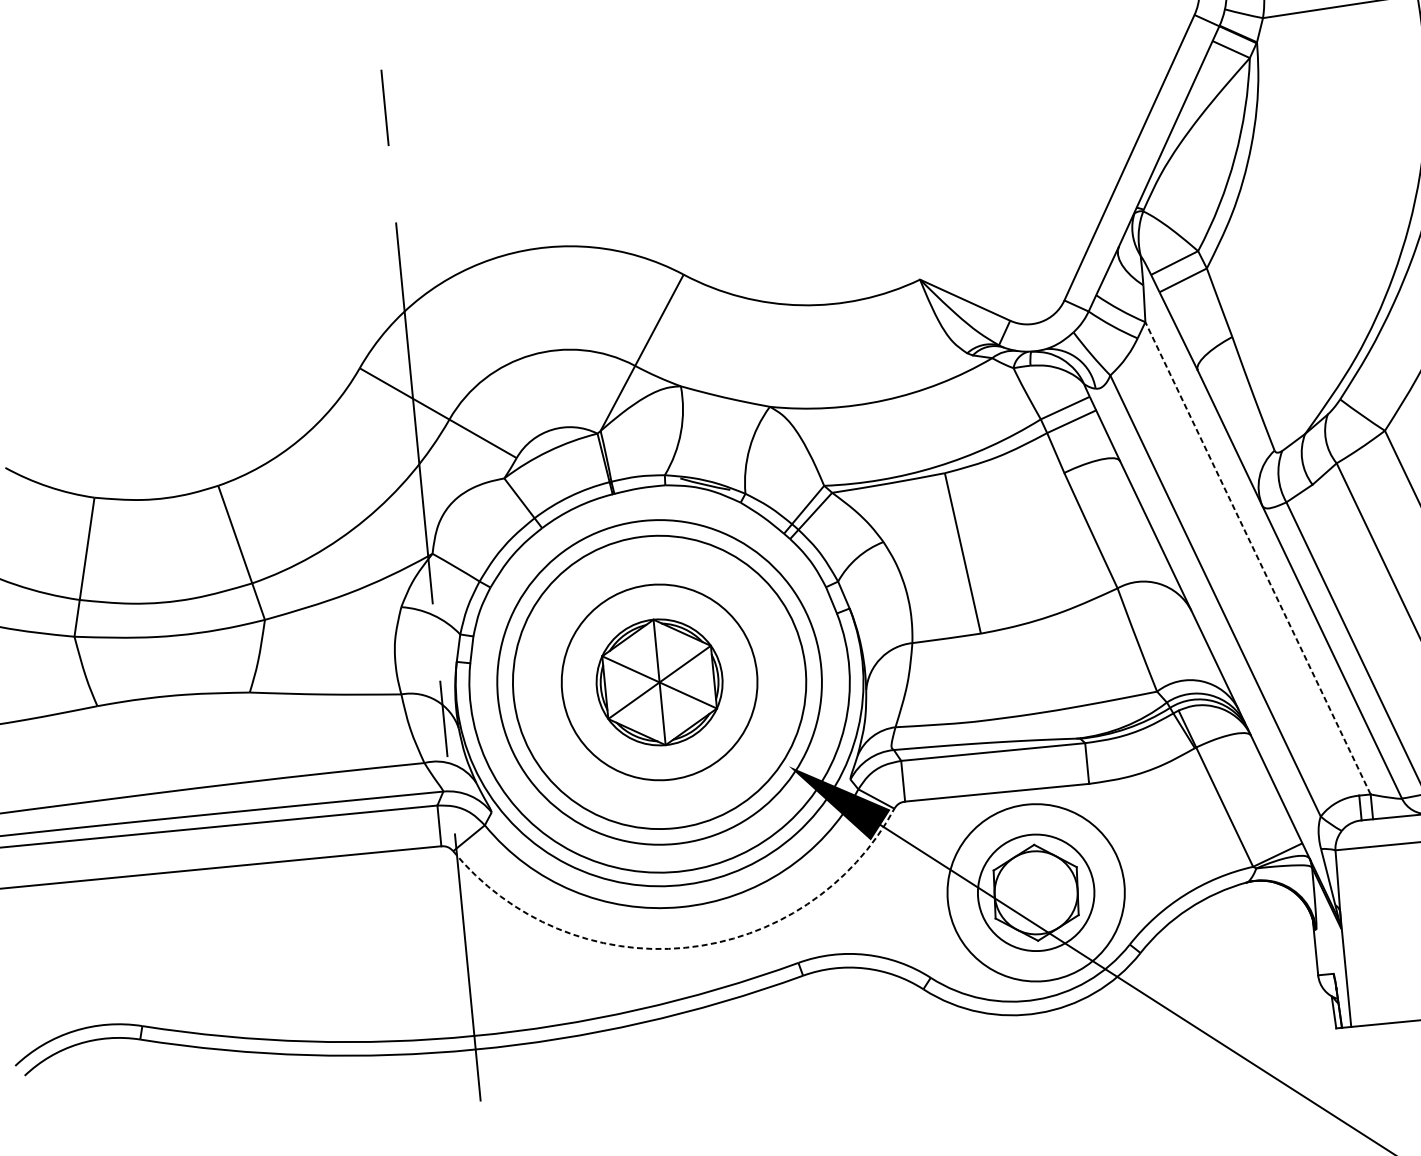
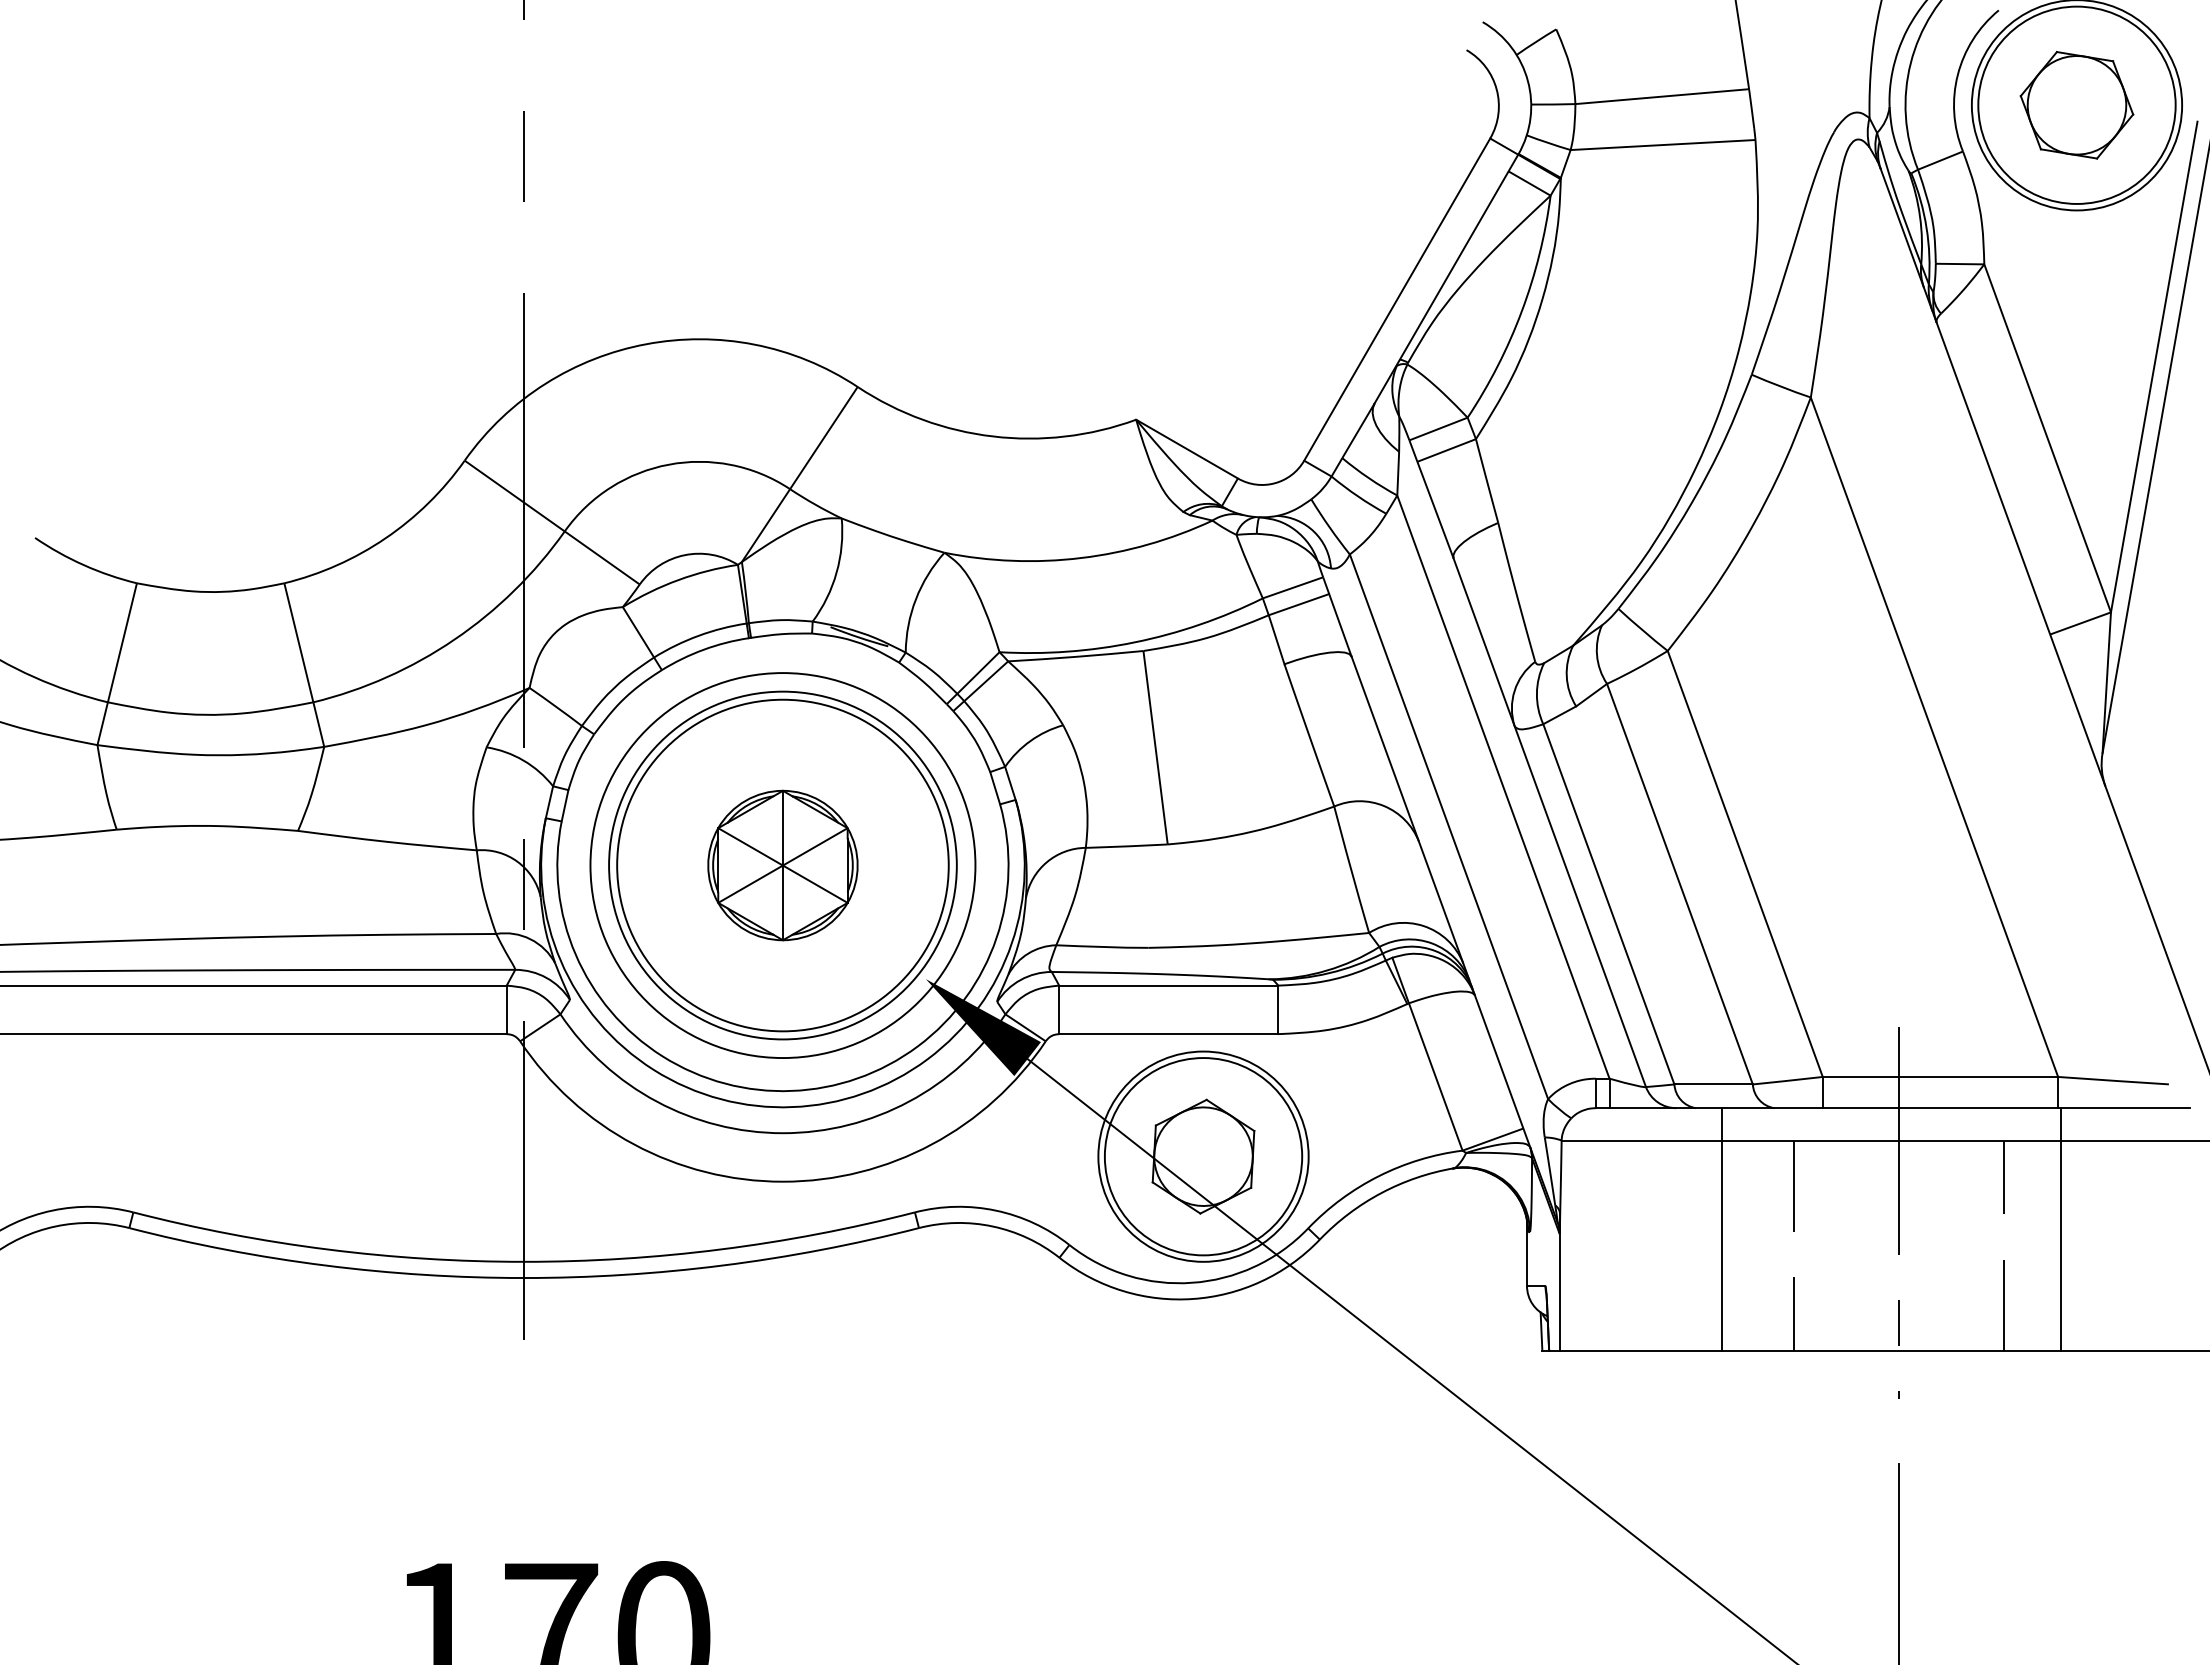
line: (1258, 557) -> (1503, 786), dashed -> solid
circle: (659, 682) -> (782, 865), size x1.43
circle: (1036, 892) -> (1203, 1156), size x1.43
arc: (684, 947) -> (782, 1181), dashed -> solid

